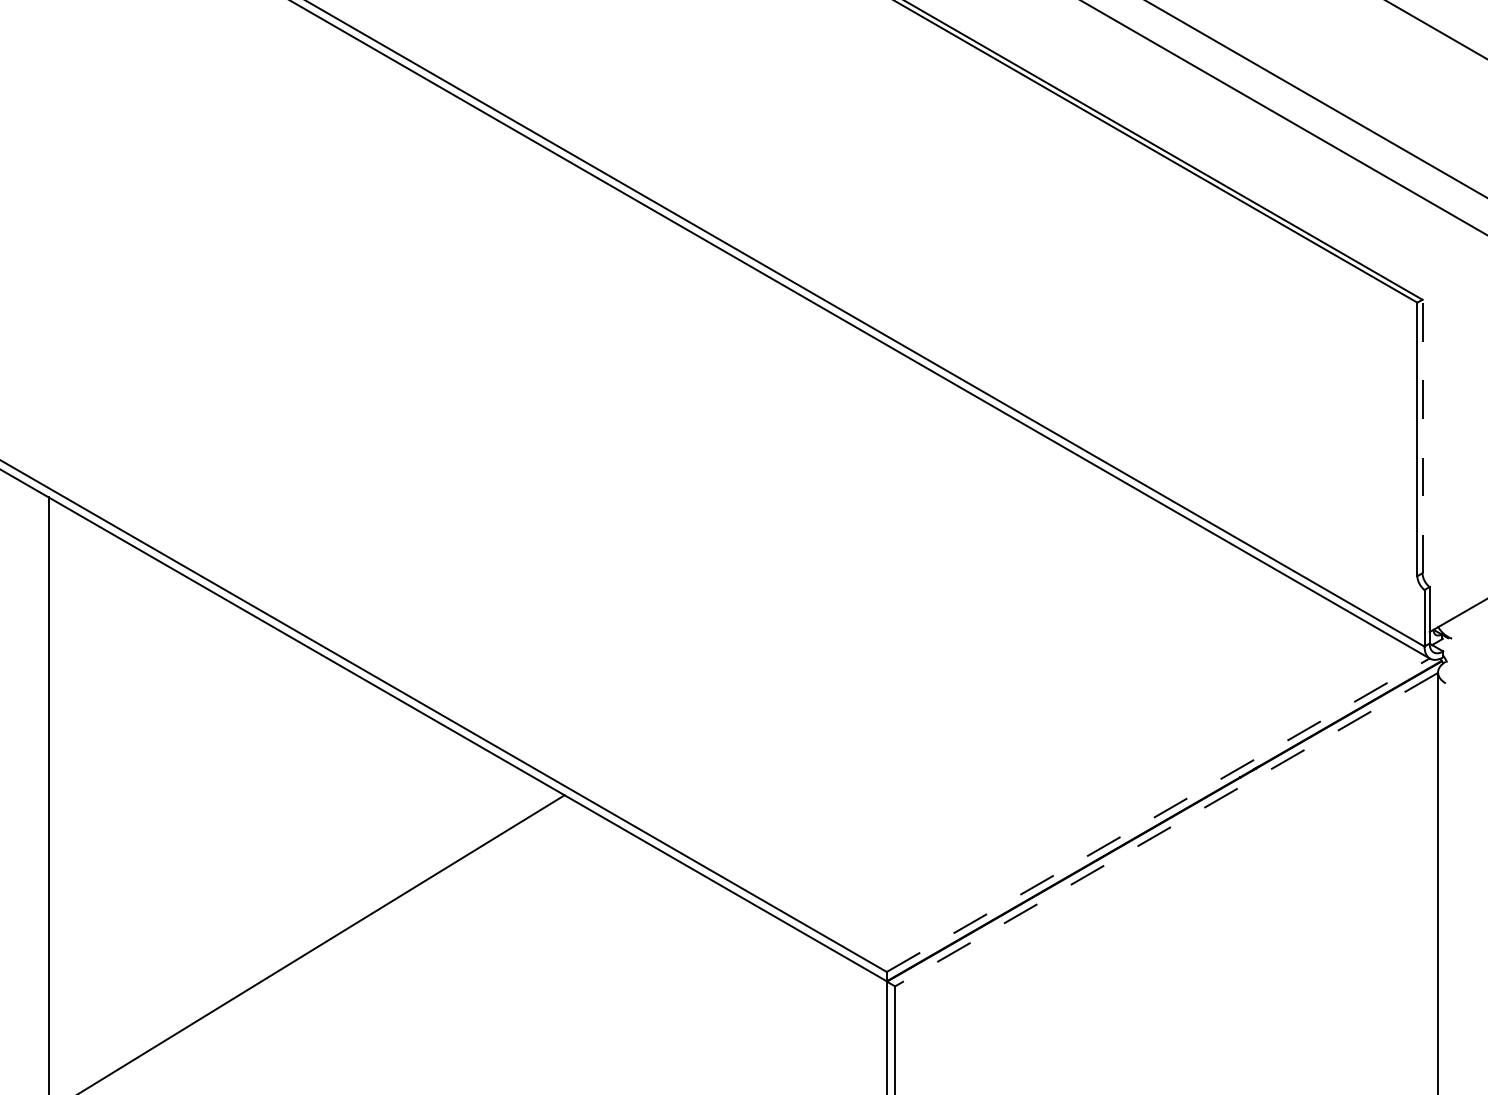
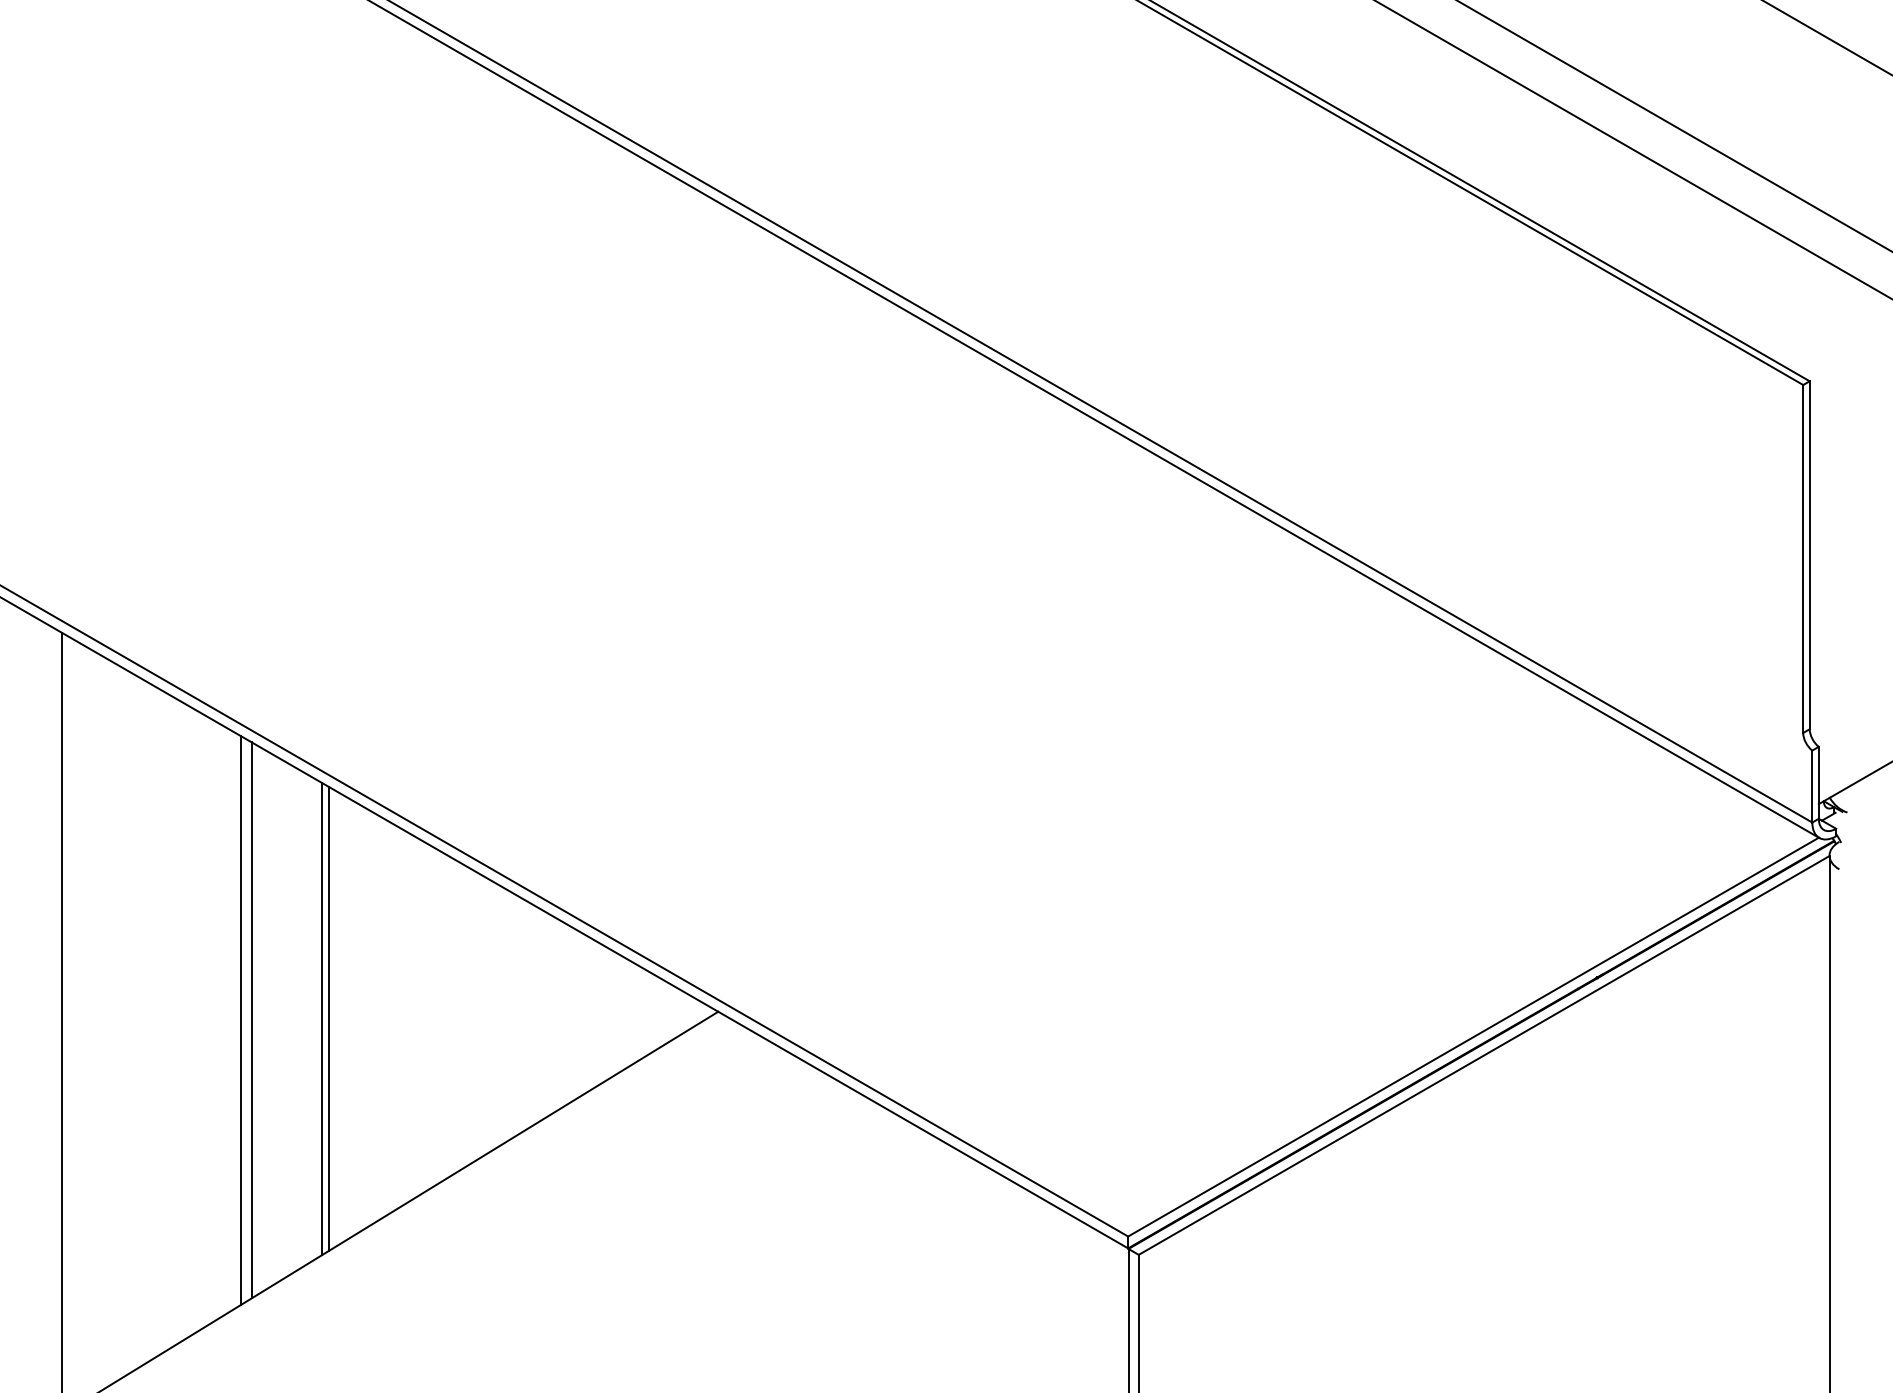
line: (1422, 436) -> (1809, 555), dashed -> solid
line: (252, 800) -> (321, 1018), added
line: (258, 800) -> (328, 1018), added
line: (189, 802) -> (241, 1020), added
line: (197, 802) -> (251, 1020), added
line: (1158, 815) -> (1473, 1037), dashed -> solid
line: (1166, 829) -> (1484, 1055), dashed -> solid

